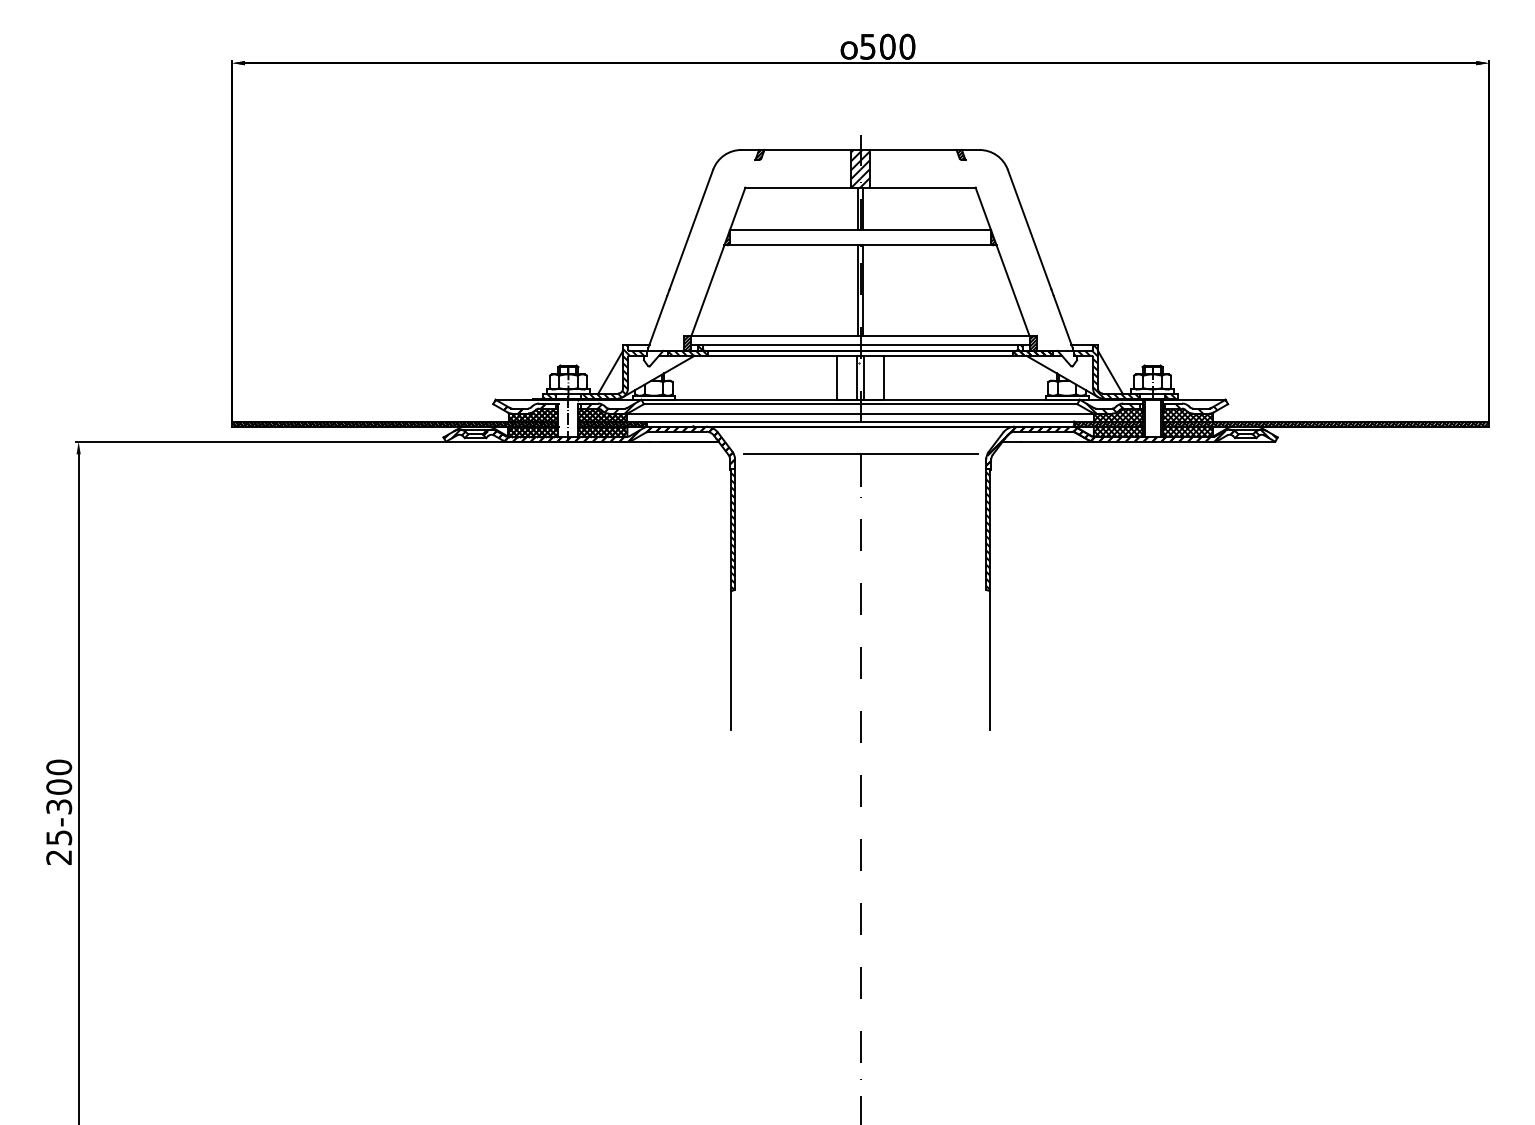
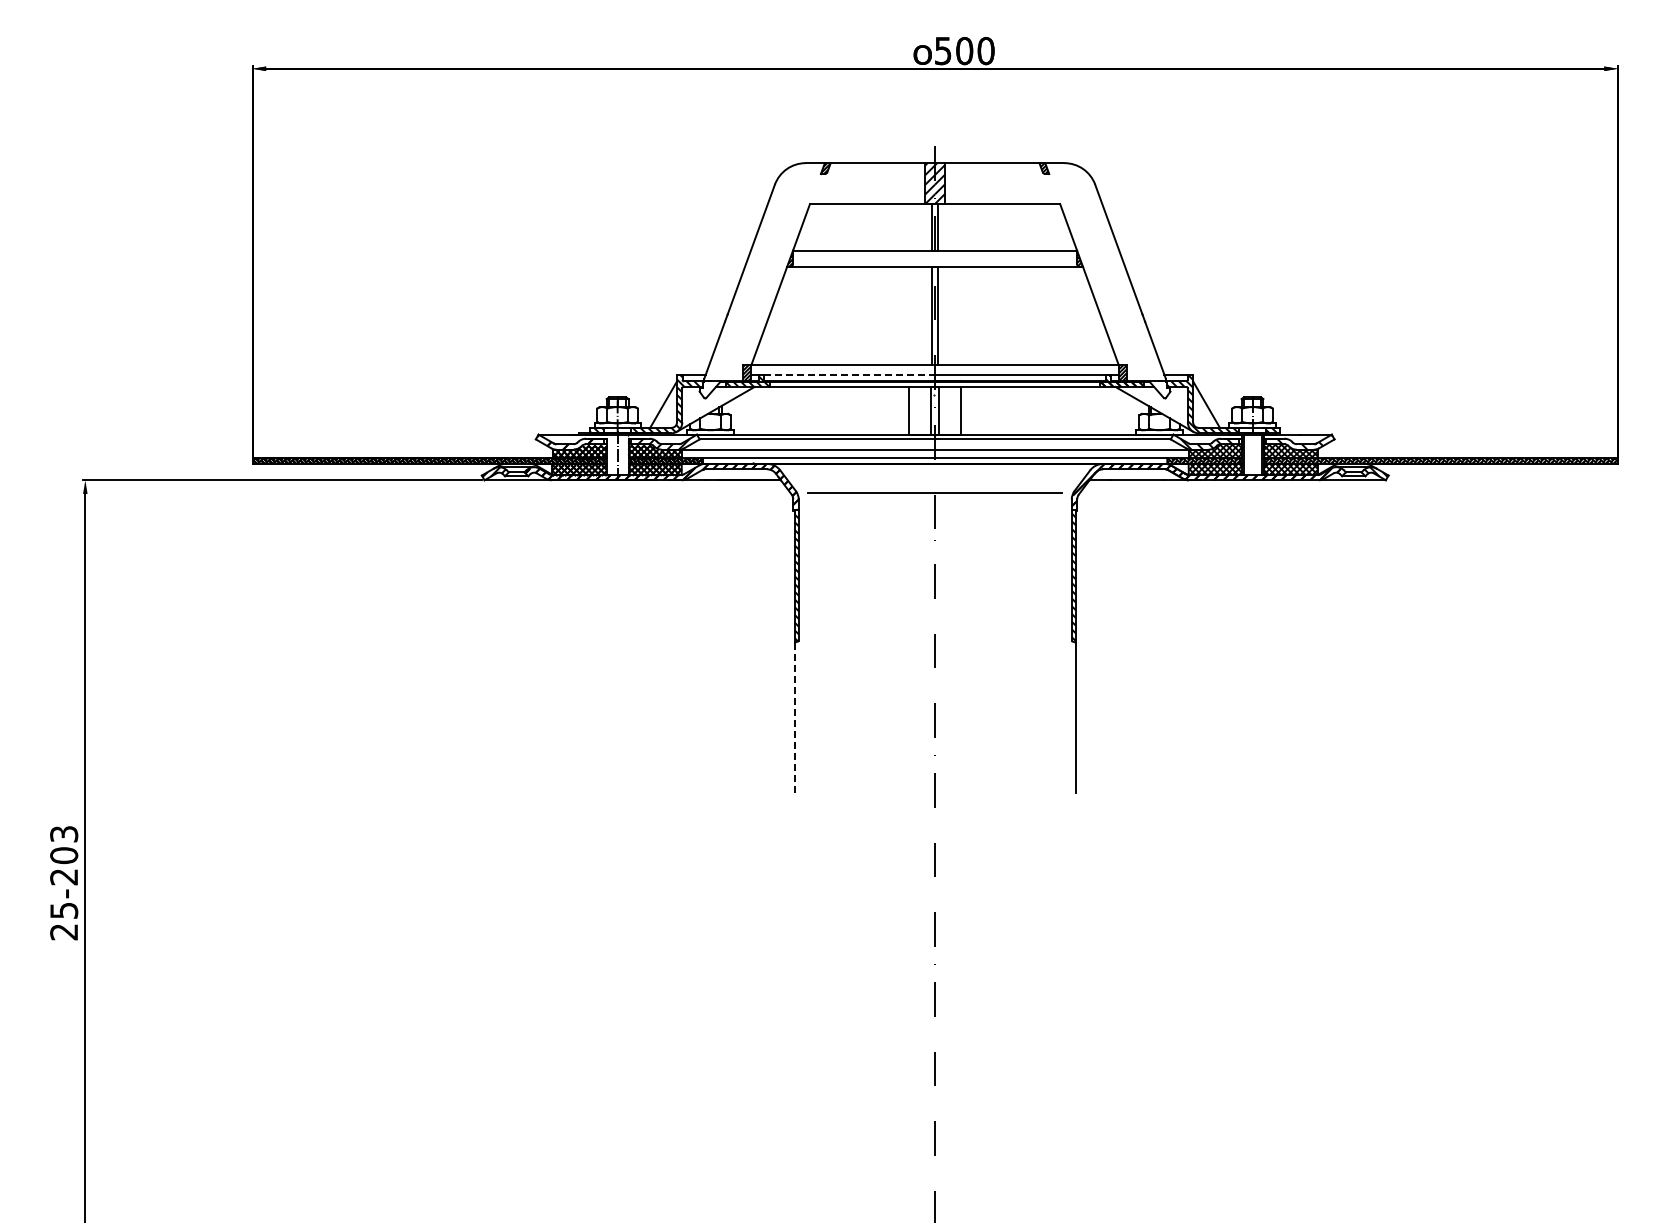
line: (779, 344) -> (847, 374), solid -> dashed
line: (731, 660) -> (794, 718), solid -> dashed
text: (59, 787) -> (64, 855), 25-300 -> 25-203

